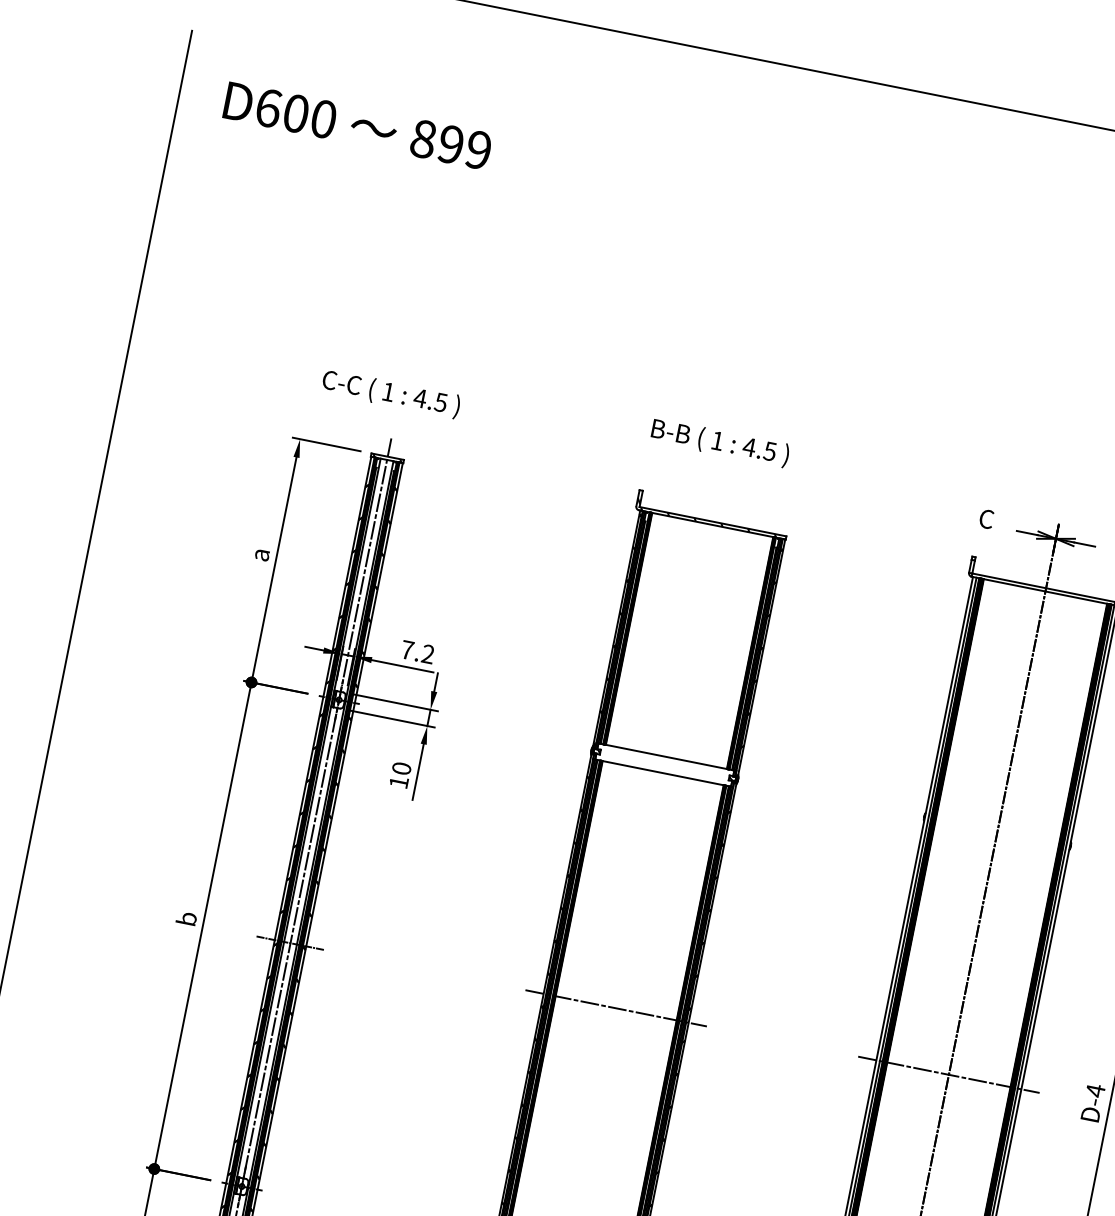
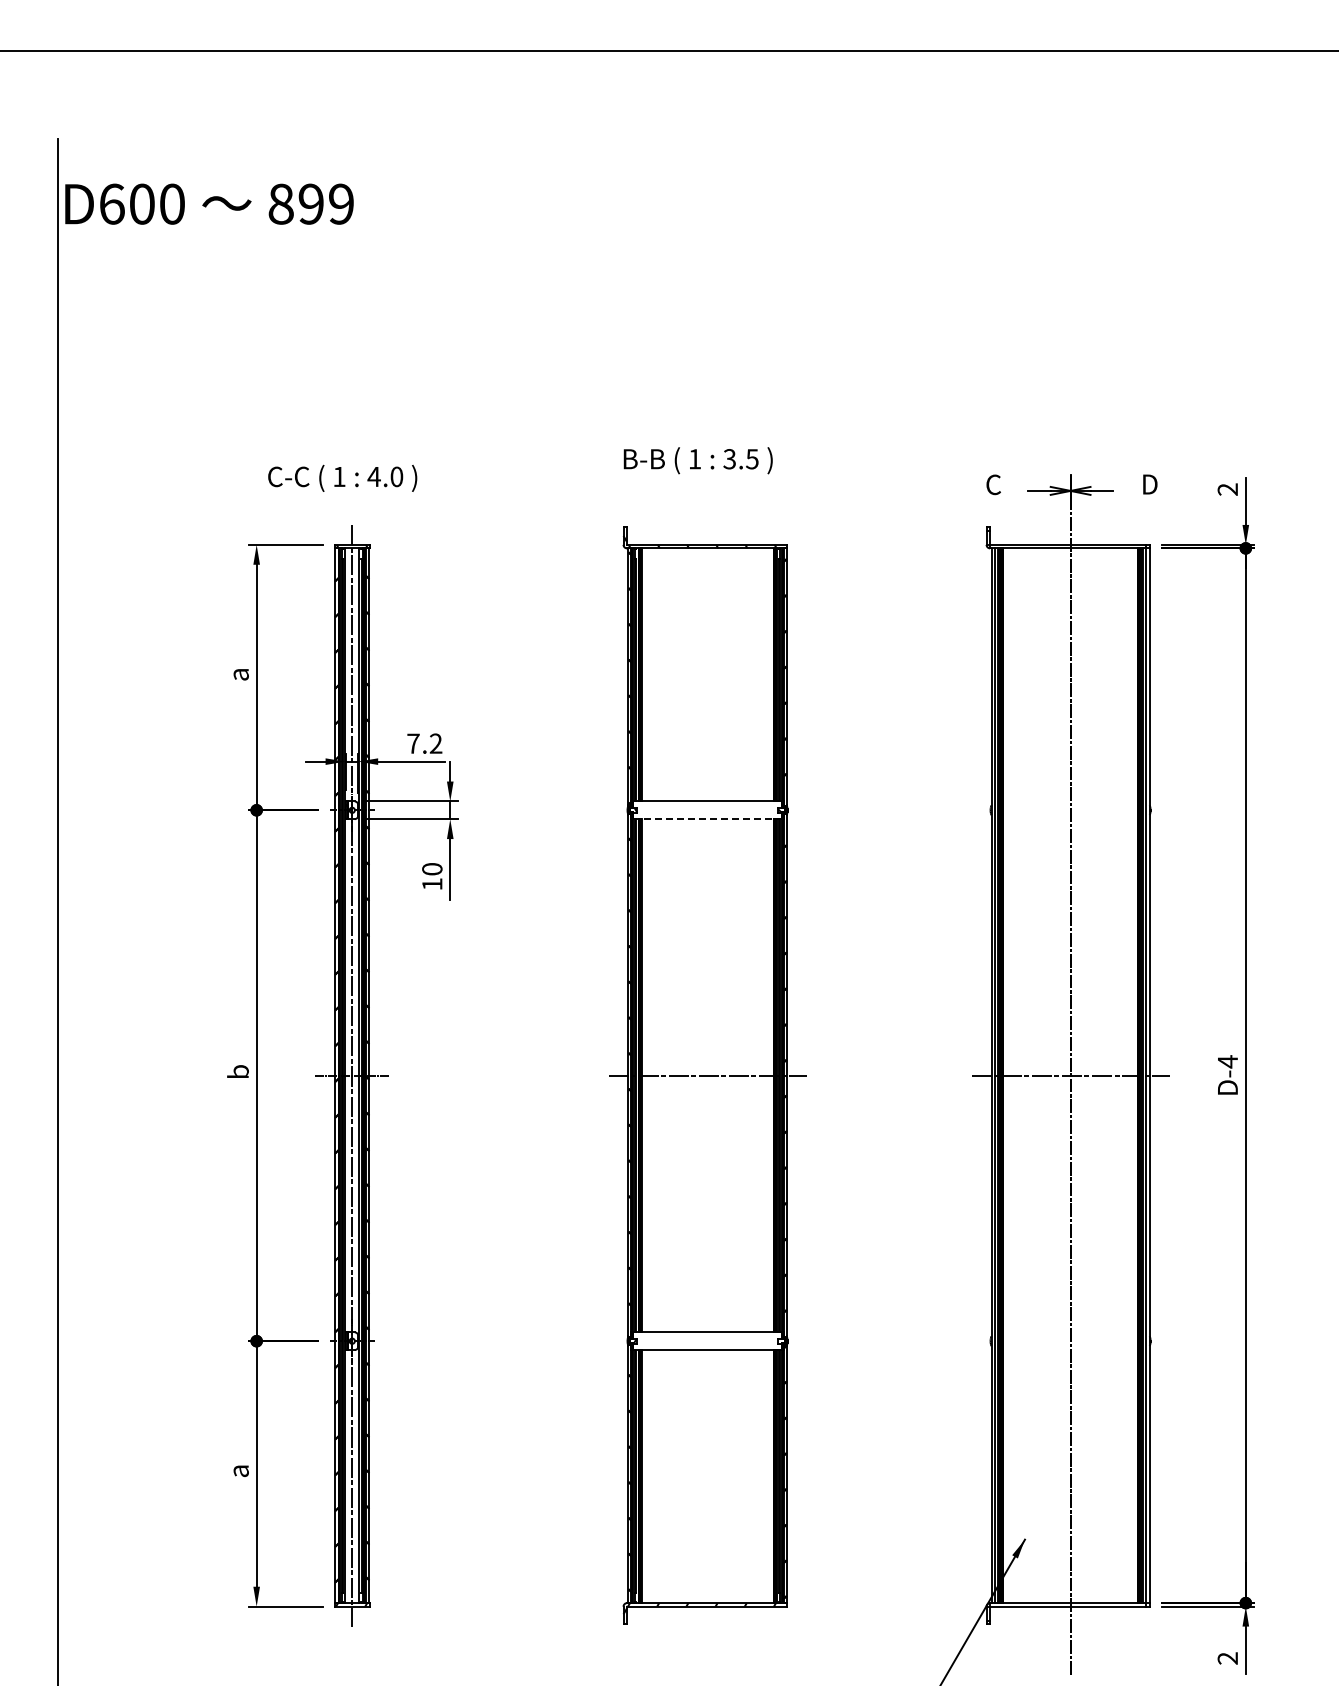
text: (357, 125) -> (209, 203), moved
text: (440, 402) -> (396, 476), 4.5 -> 4.0
text: (749, 447) -> (729, 459), 4.5 -> 3.5
line: (663, 773) -> (708, 819), solid -> dashed

